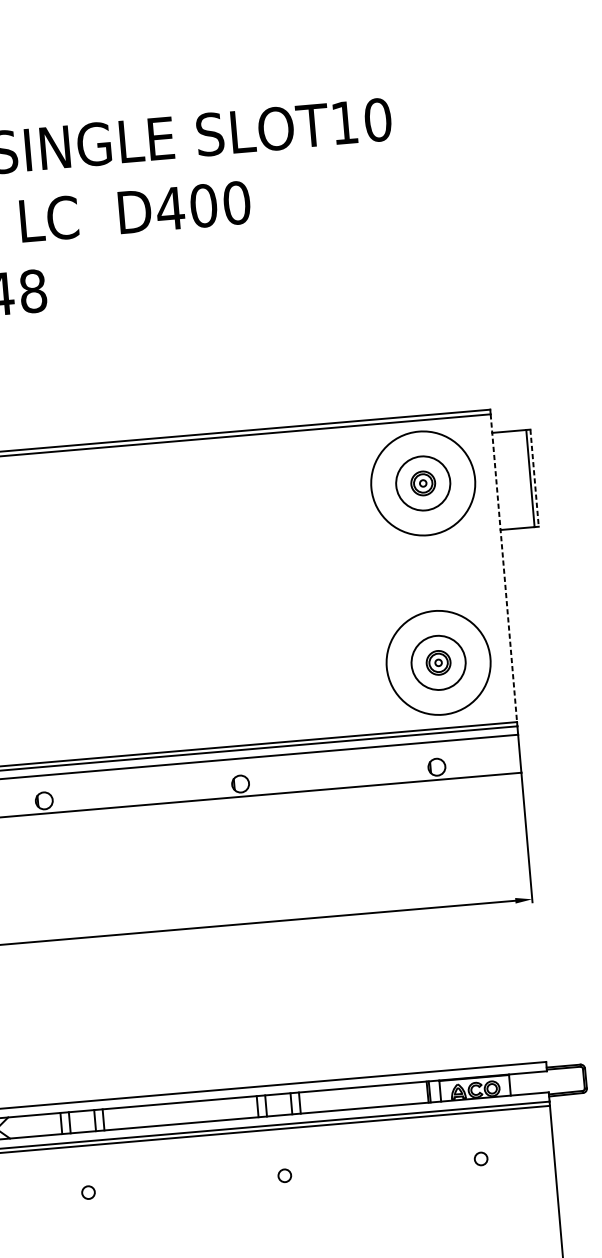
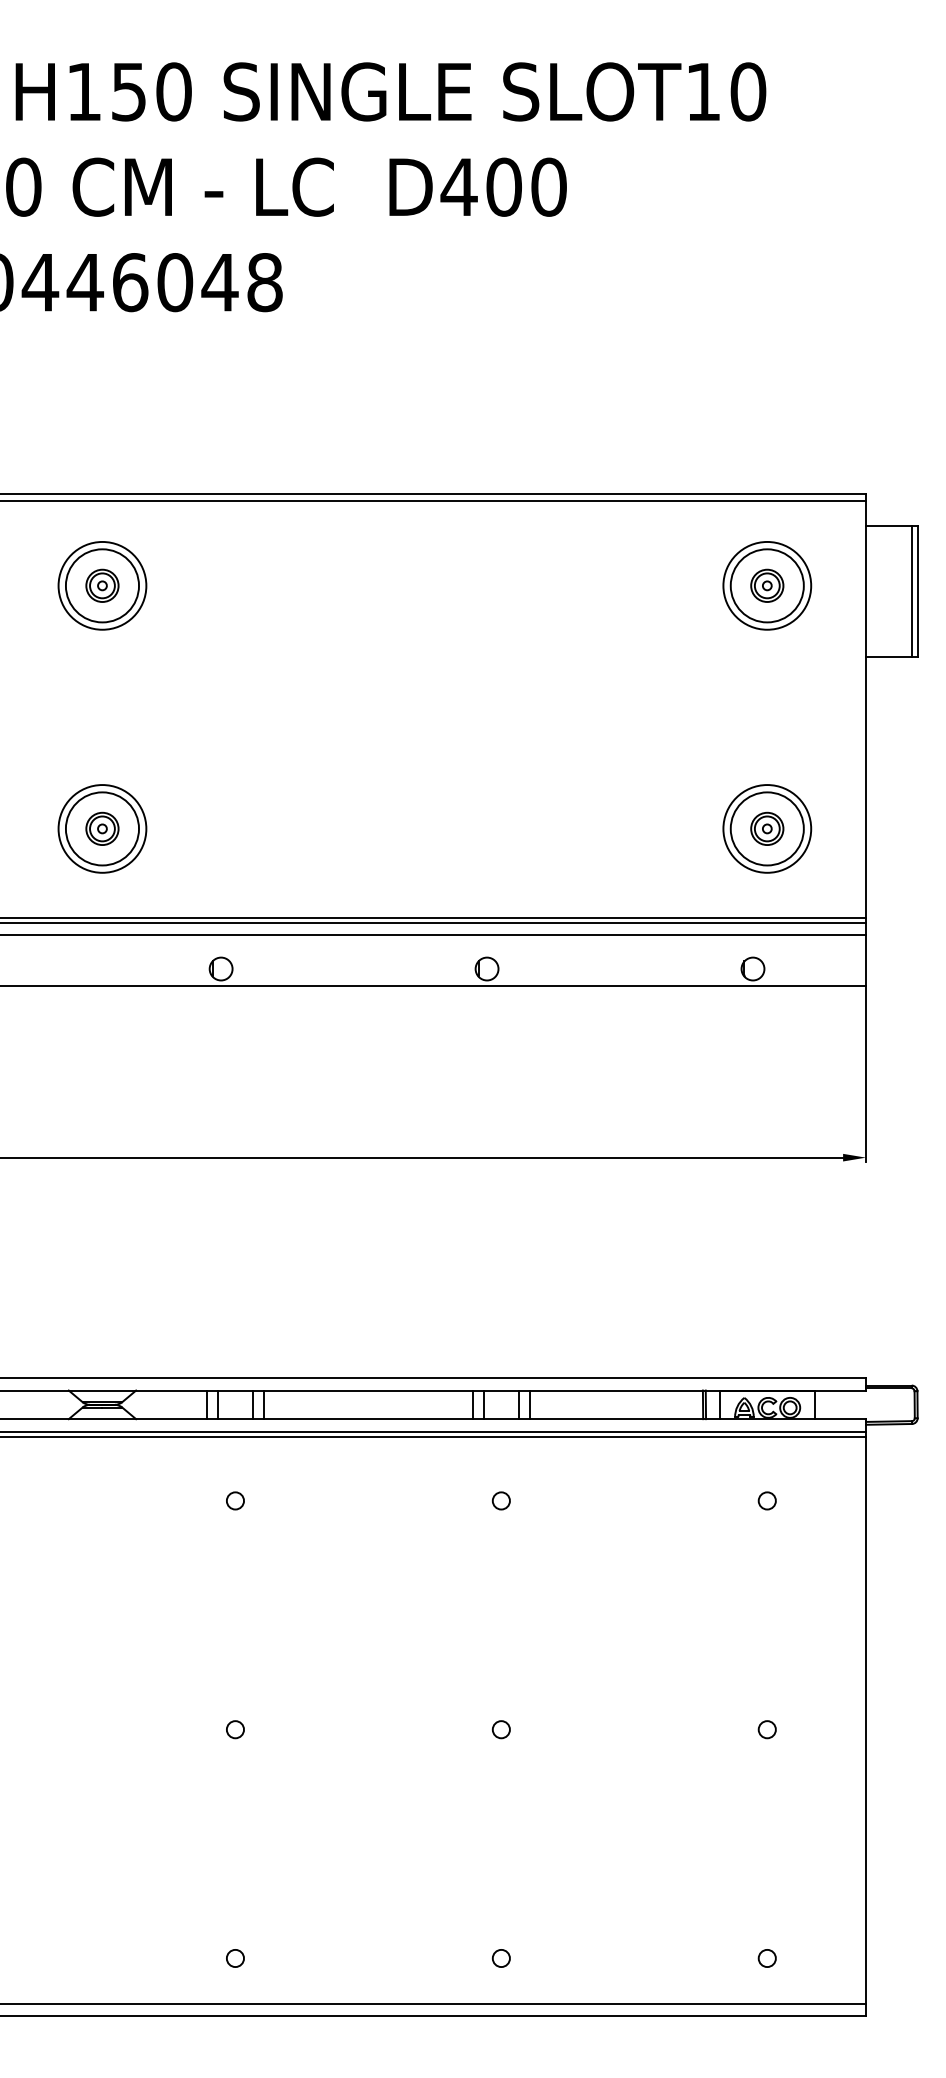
line: (534, 478) -> (917, 591), dashed -> solid
circle: (423, 483) -> (767, 585), size x0.62
line: (503, 568) -> (865, 709), dashed -> solid
circle: (438, 662) -> (767, 828), size x0.62

